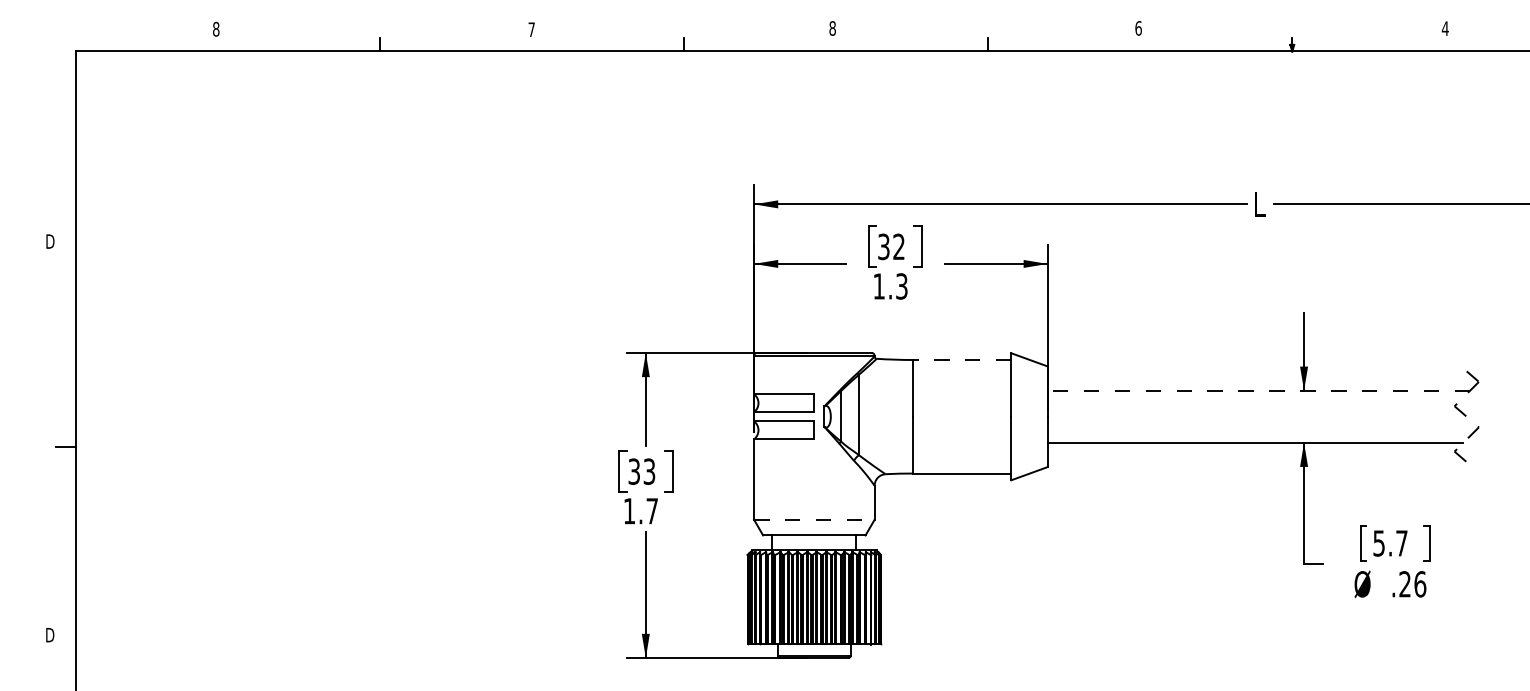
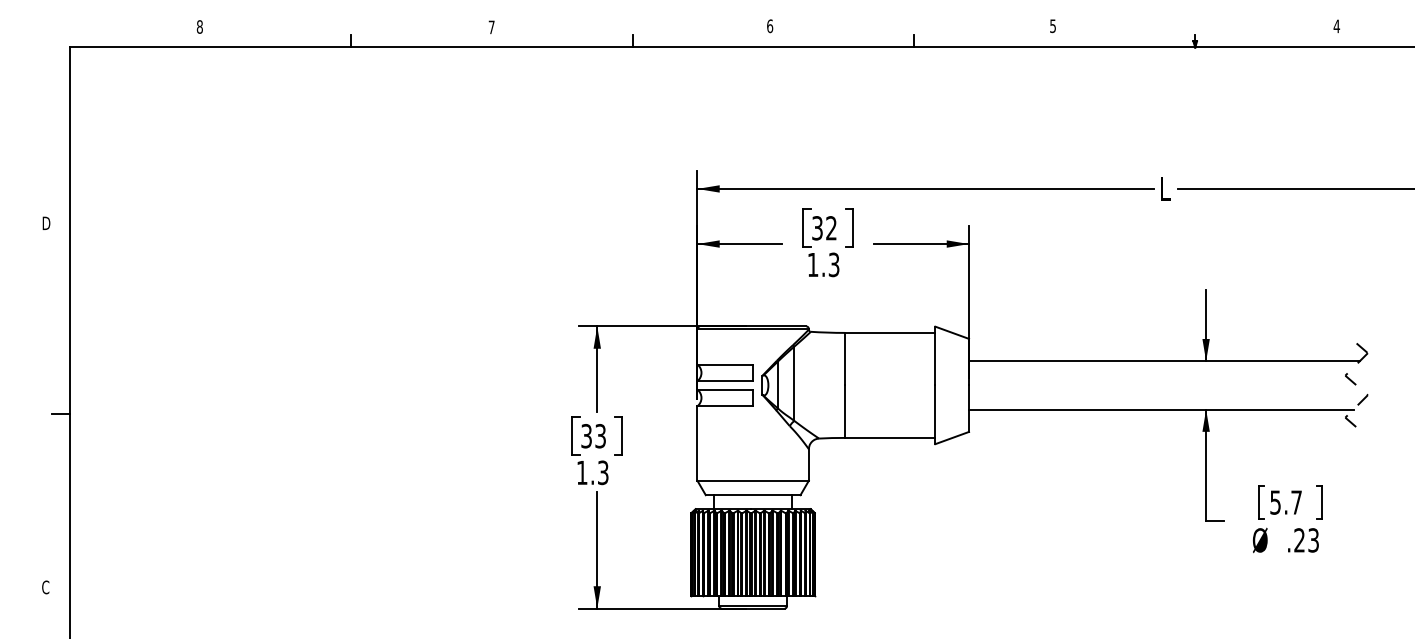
text: (833, 27) -> (770, 25), 8 -> 6
text: (1139, 28) -> (1053, 26), 6 -> 5
line: (961, 359) -> (889, 332), dashed -> solid
line: (1257, 390) -> (1163, 361), dashed -> solid
text: (652, 510) -> (603, 472), 1.7 -> 1.3
line: (814, 519) -> (753, 480), dashed -> solid
text: (1420, 584) -> (1313, 540), .26 -> .23
text: (50, 635) -> (46, 587), D -> C

